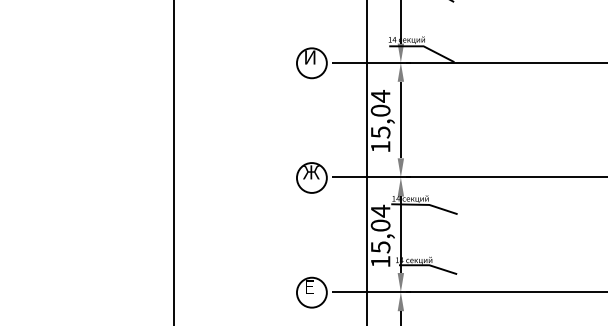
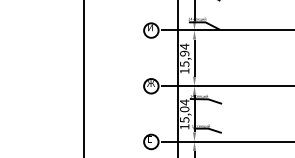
text: (380, 110) -> (184, 53), 15,04 -> 15,94

